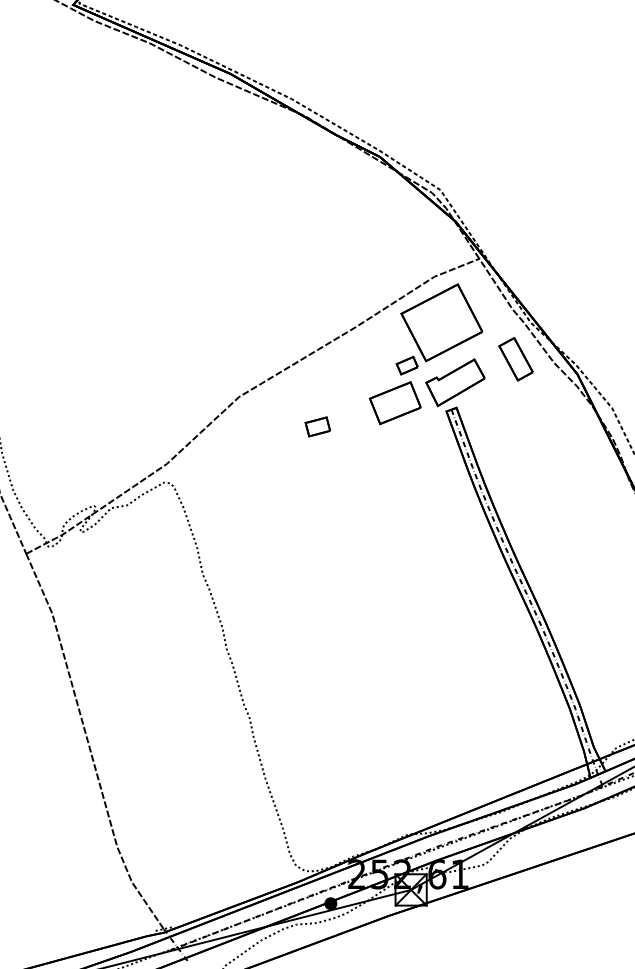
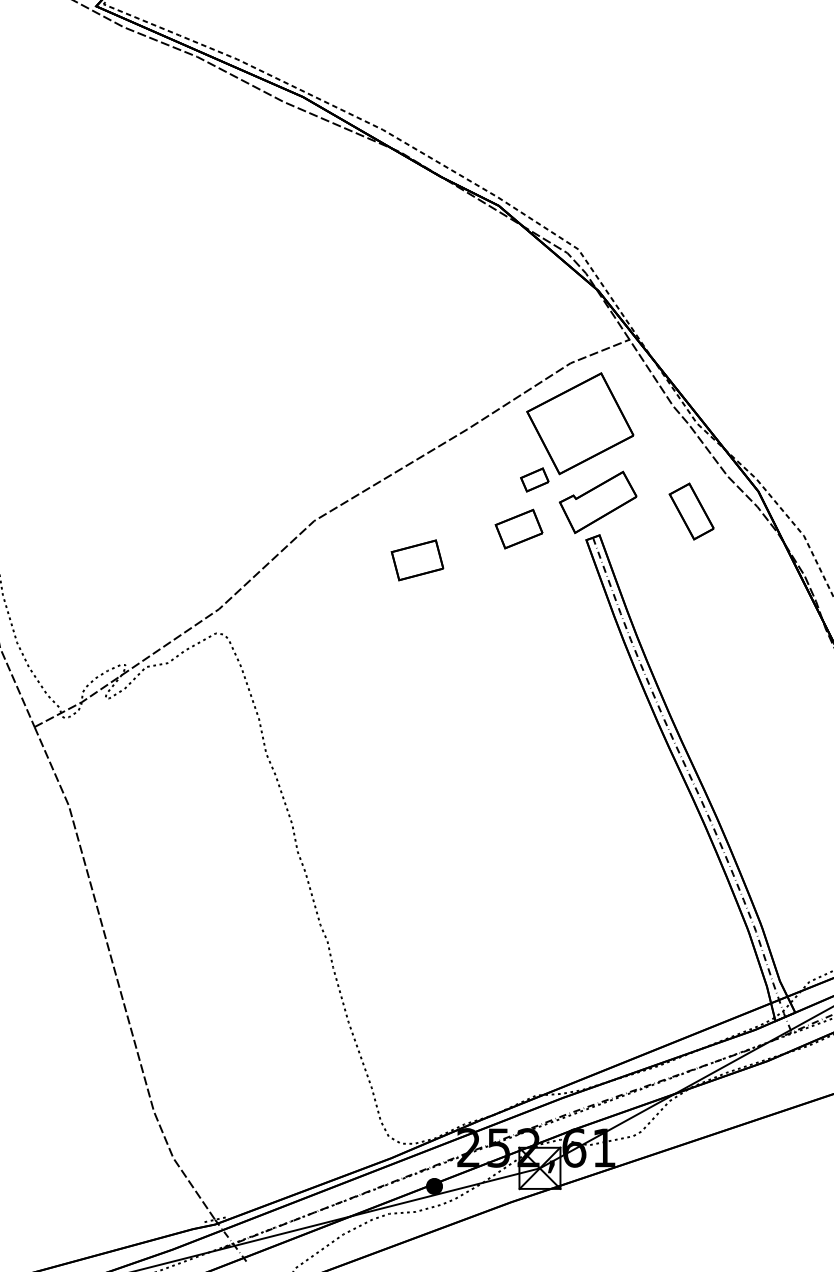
part: (515, 359) -> (691, 511), moved
part: (394, 402) -> (518, 528), size x0.7
part: (317, 426) -> (417, 560), size x1.6

